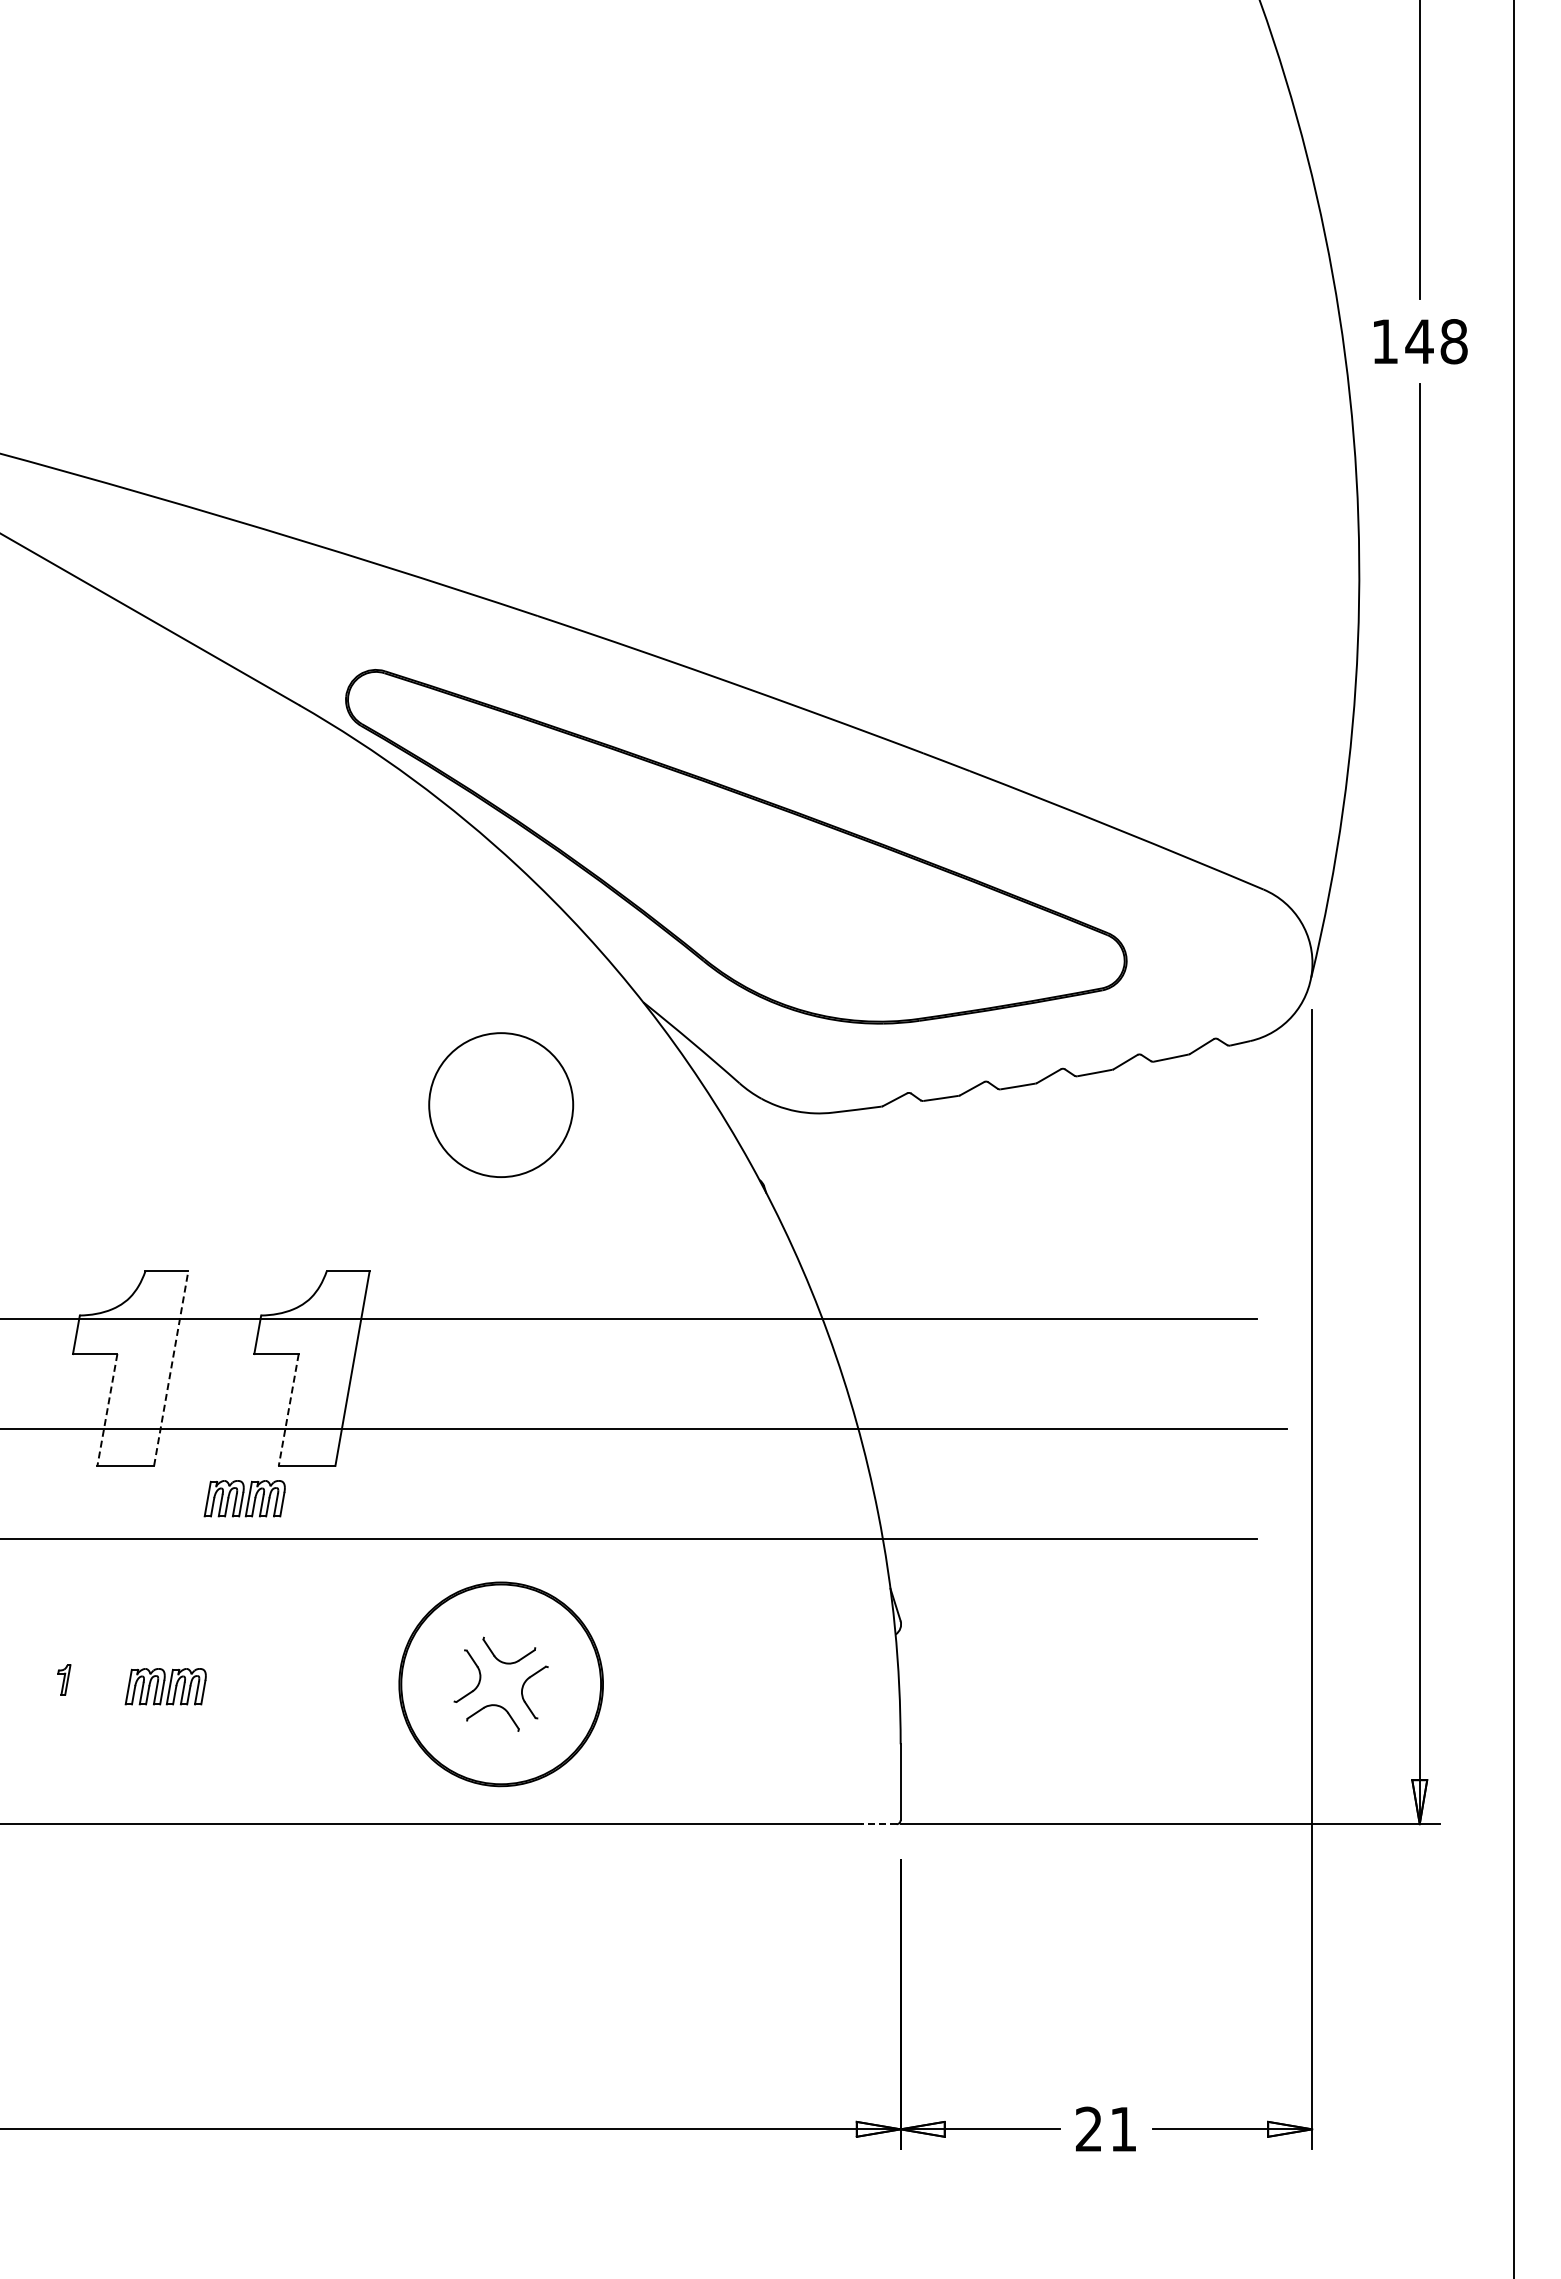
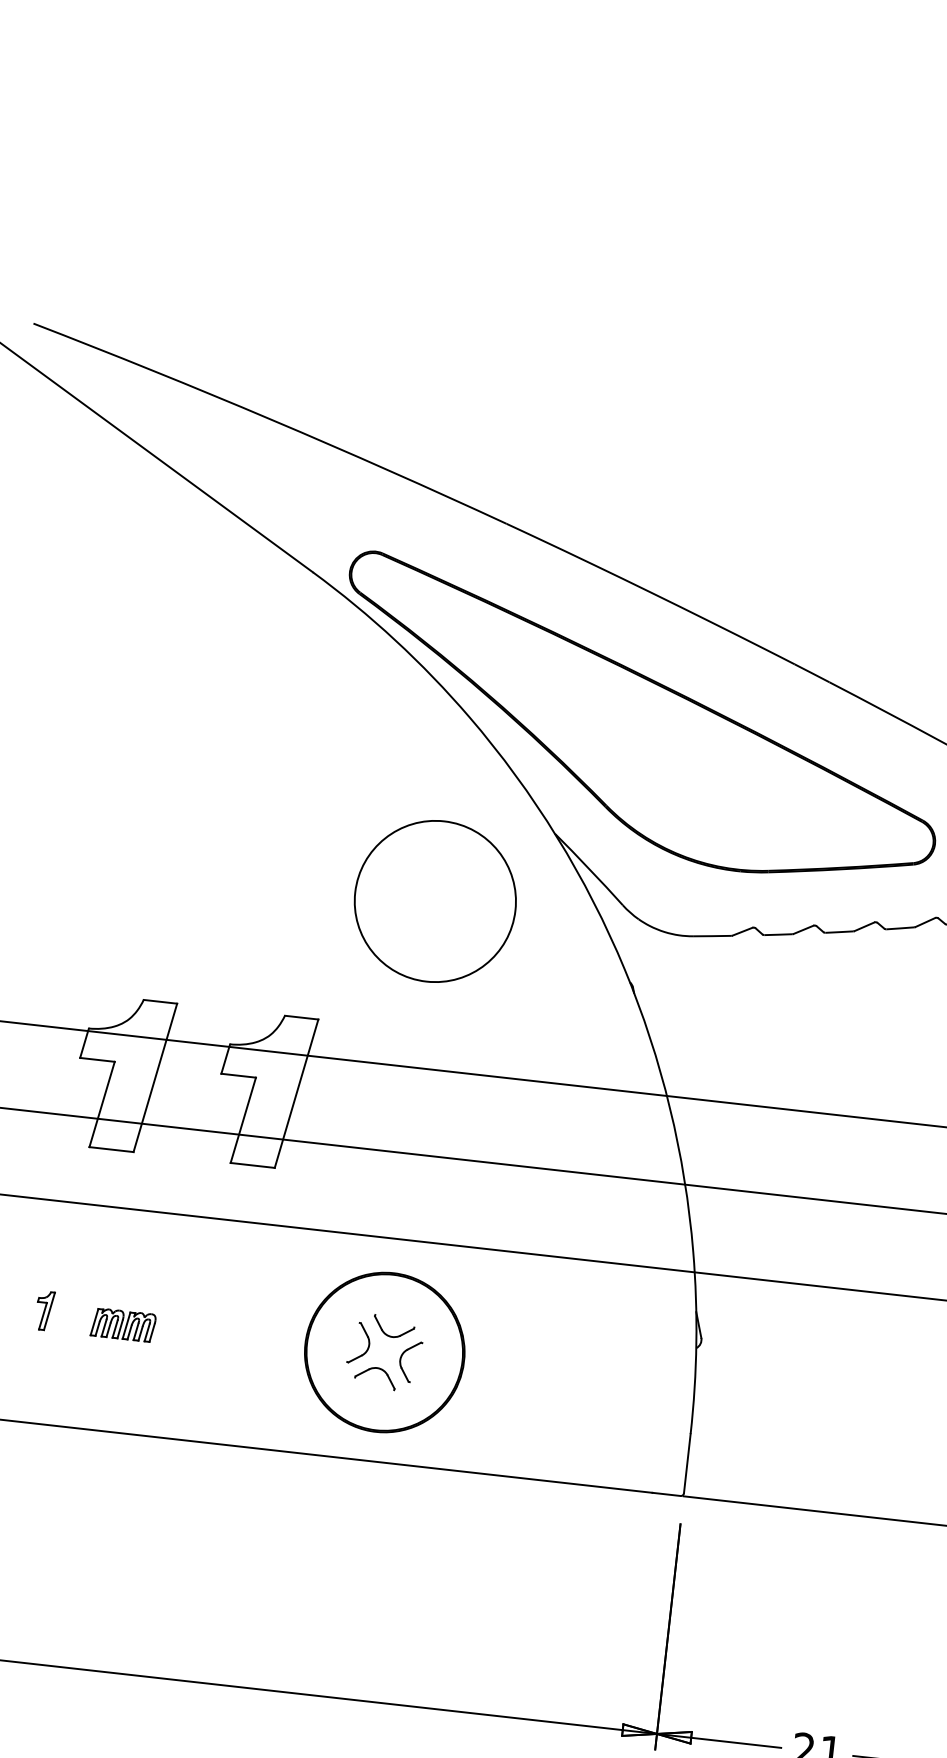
circle: (501, 1105) -> (435, 901), size x1.43
line: (171, 1368) -> (155, 1077), dashed -> solid
line: (107, 1409) -> (102, 1104), dashed -> solid
line: (288, 1409) -> (243, 1119), dashed -> solid
part: (244, 1498) -> (201, 1185), removed
part: (64, 1679) -> (45, 1310), size x1.67
line: (878, 1824) -> (666, 1494), dashed -> solid

